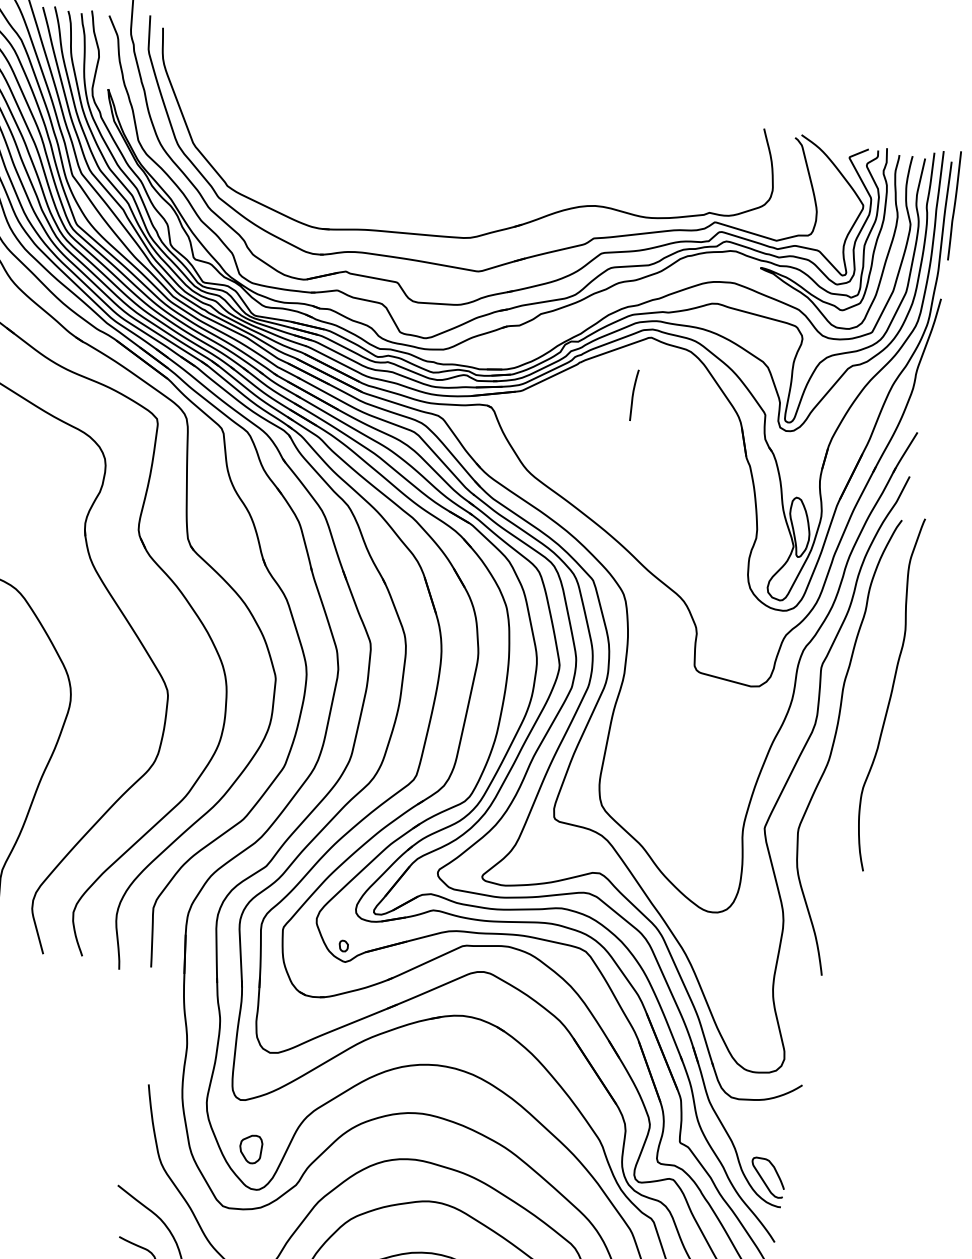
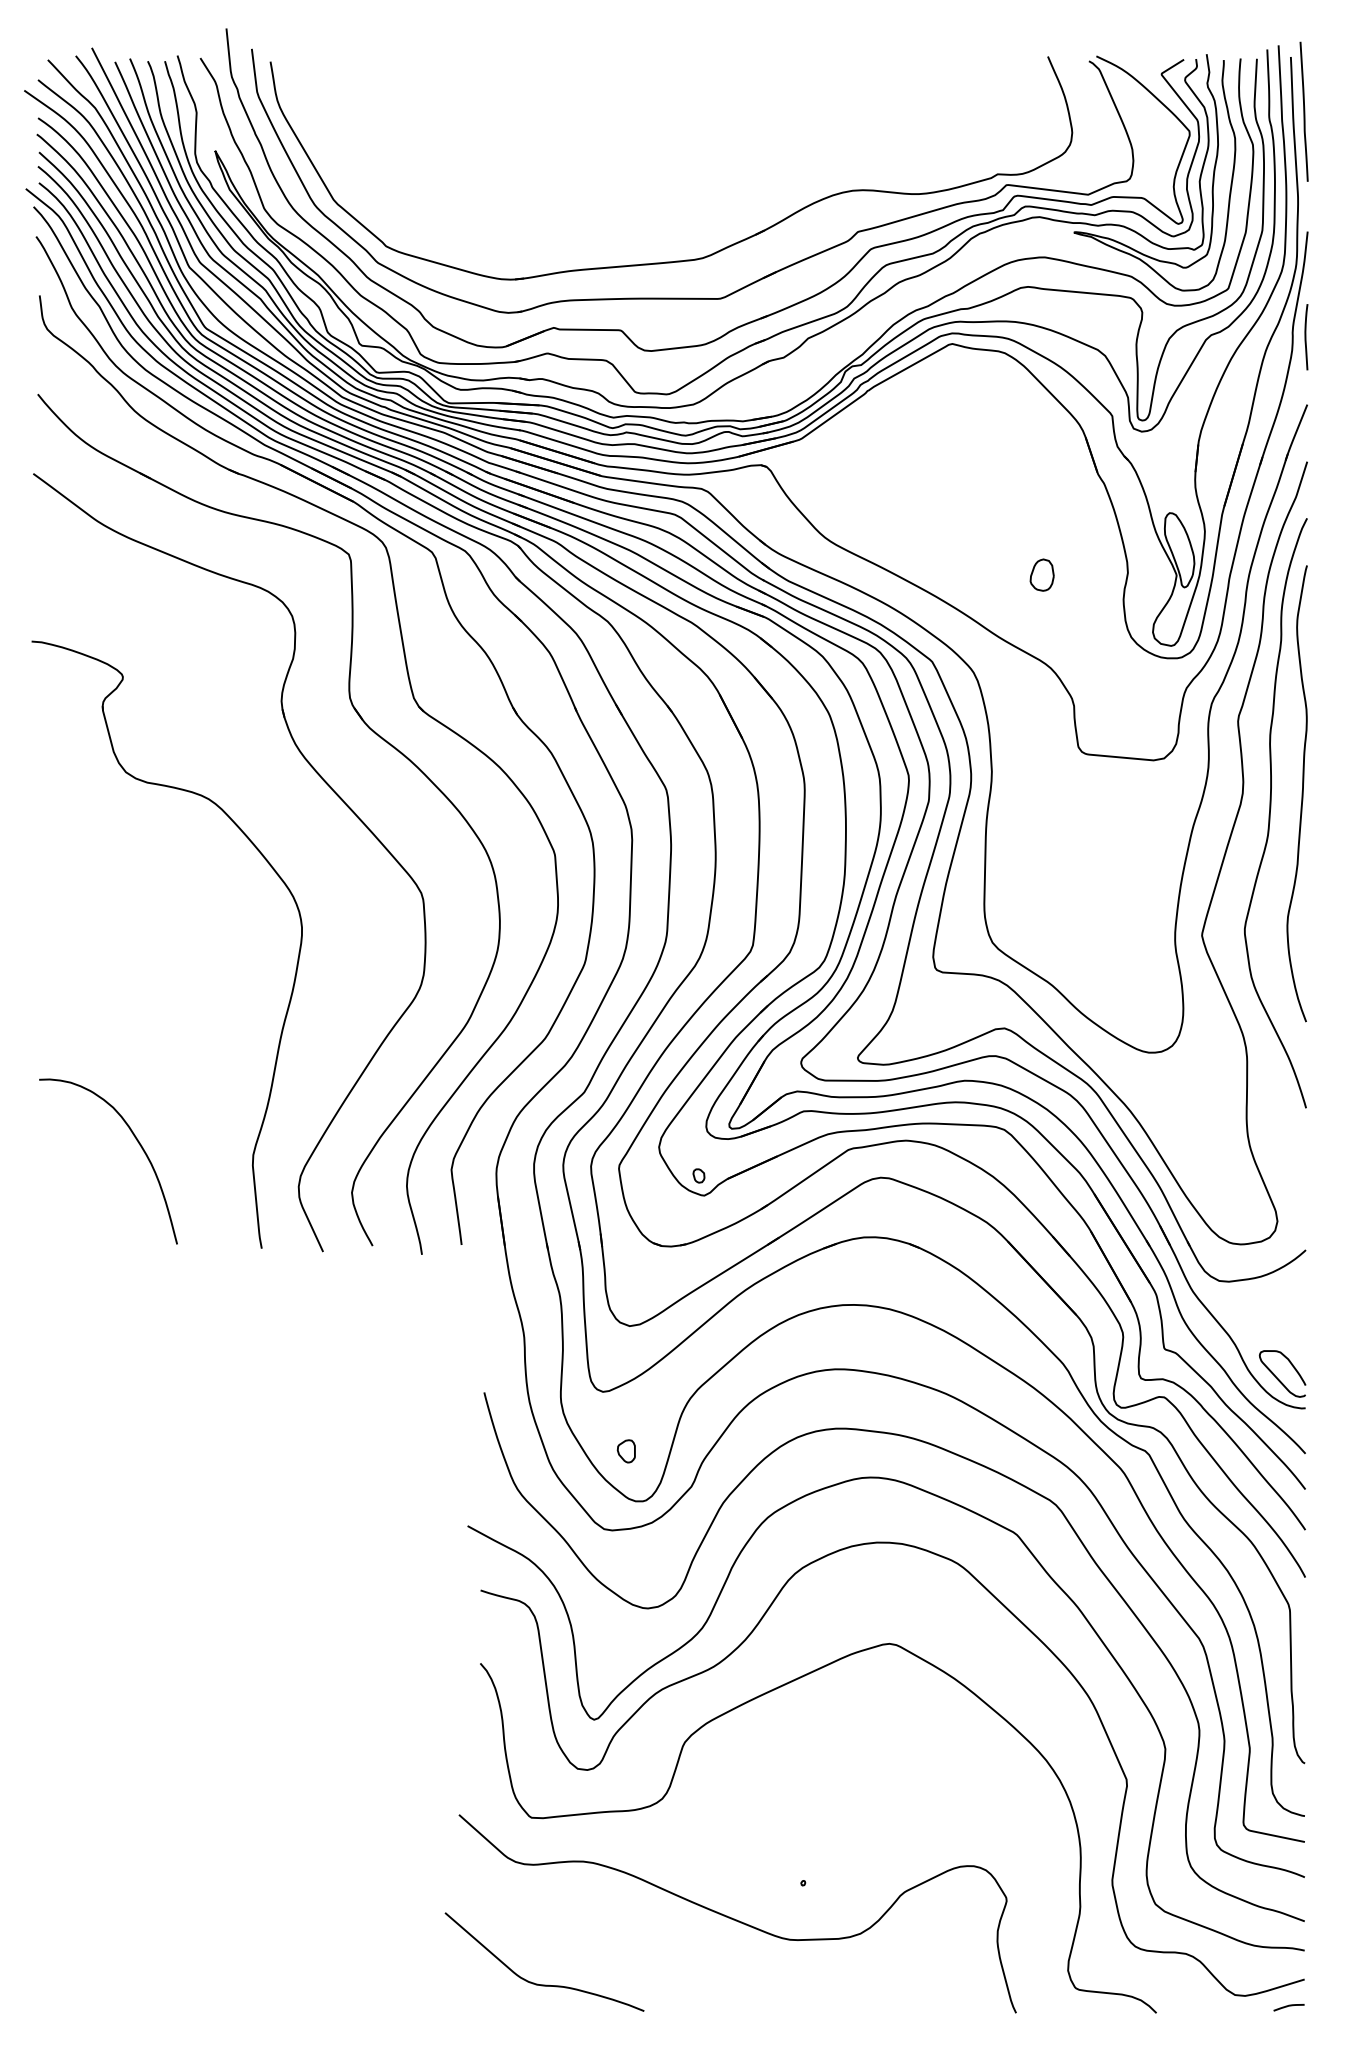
curve: (633, 395) -> (1306, 337), moved
part: (689, 527) -> (1041, 574), added
curve: (890, 694) -> (1301, 793), moved
part: (249, 1149) -> (625, 1451), size x0.62

